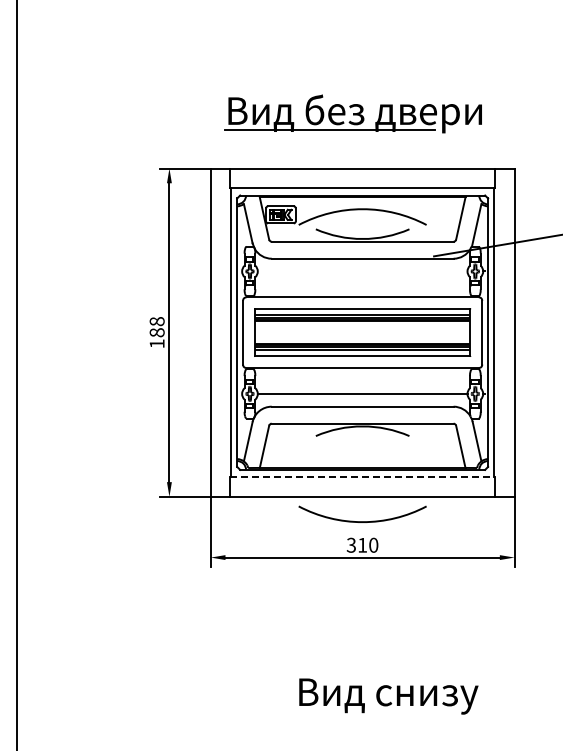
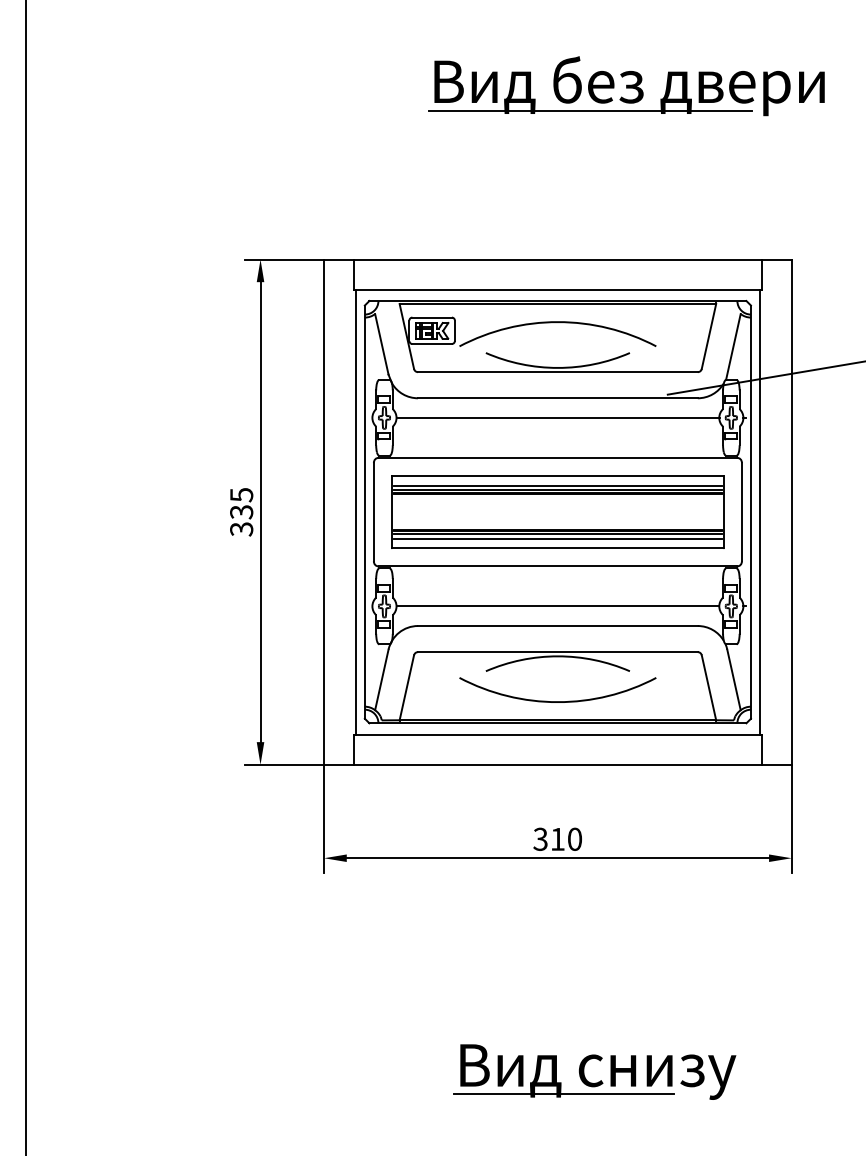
part: (352, 113) -> (625, 85), moved
line: (362, 271) -> (557, 417), added
text: (156, 332) -> (240, 511), 188 -> 335
line: (363, 477) -> (559, 734), dashed -> solid
arc: (362, 521) -> (557, 701), moved
line: (366, 710) -> (563, 1093), added

